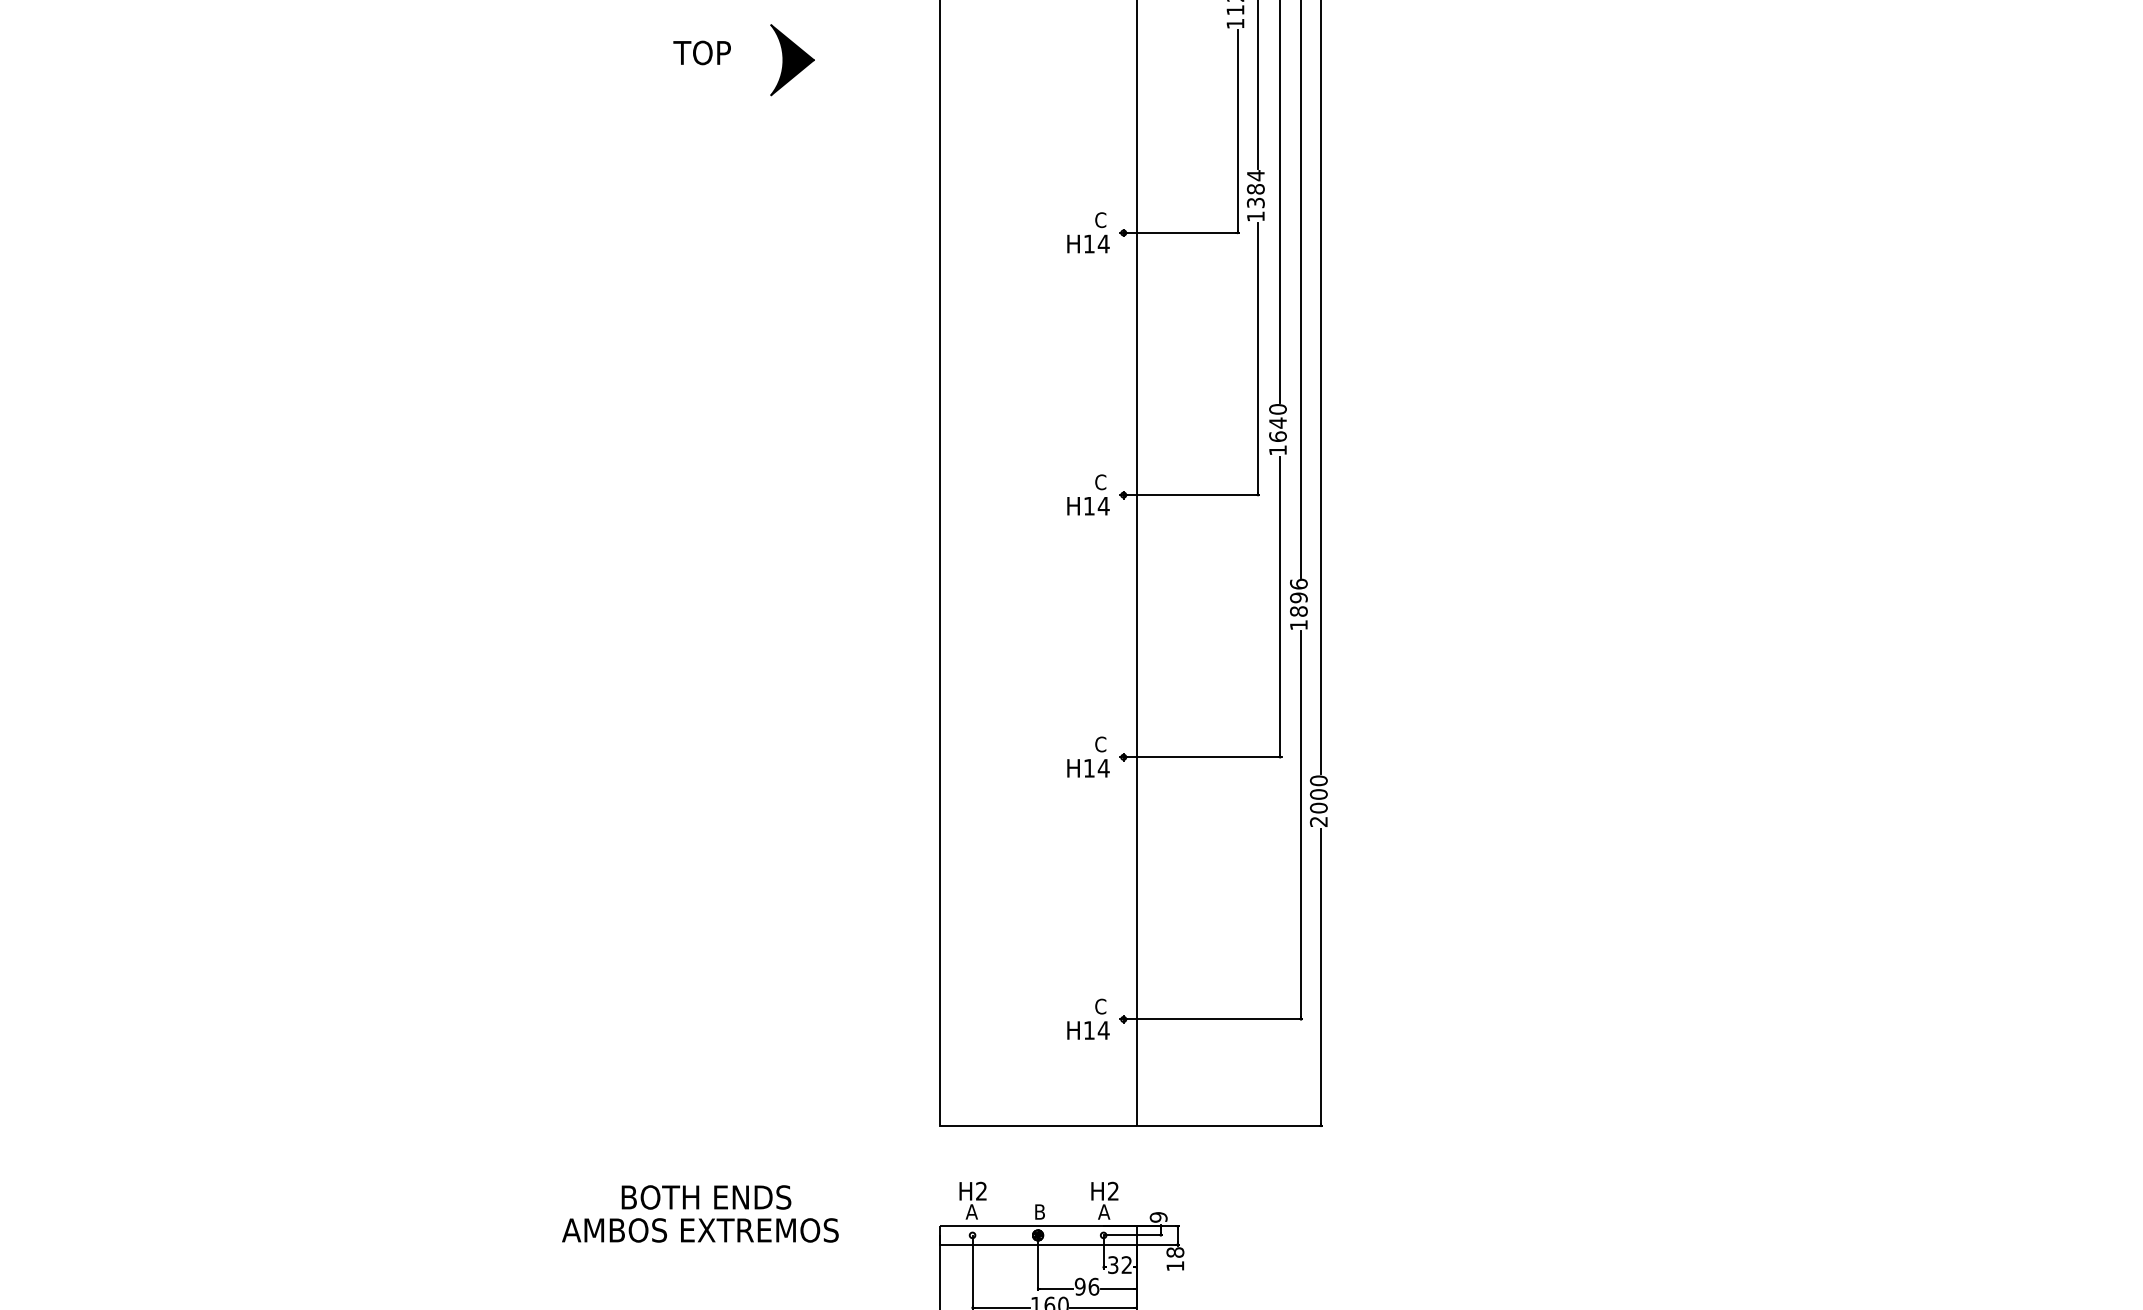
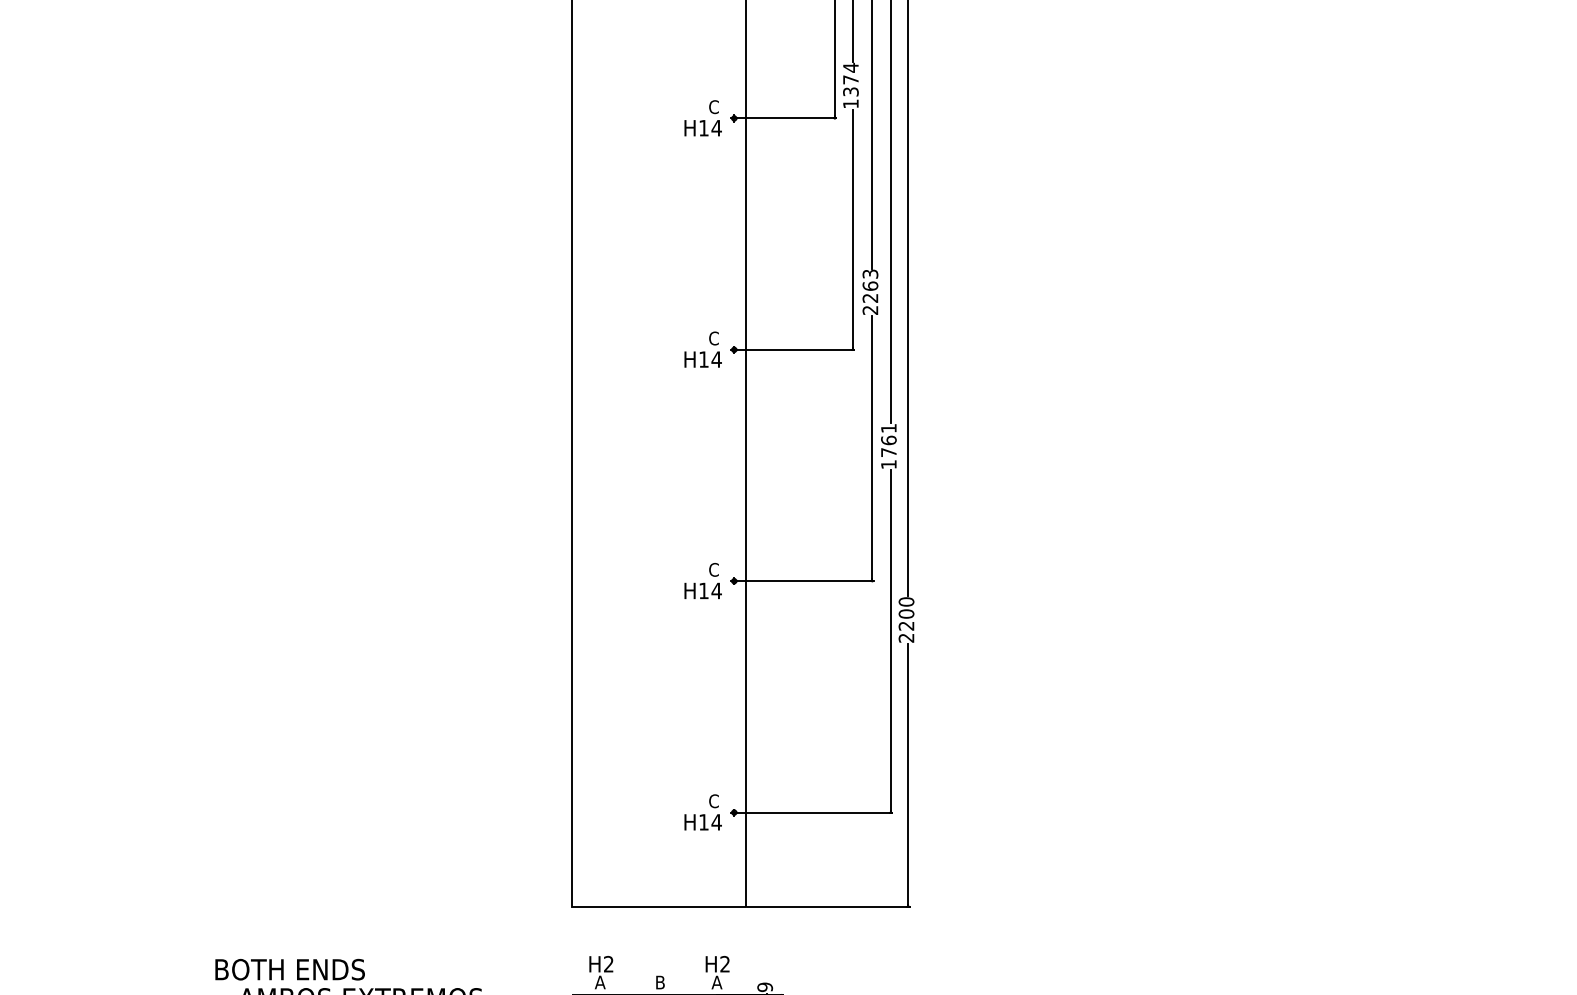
text: (1255, 189) -> (850, 80), 1384 -> 1374
text: (1277, 429) -> (870, 291), 1640 -> 2263
text: (1298, 597) -> (888, 440), 1896 -> 1761
text: (1318, 807) -> (906, 625), 2000 -> 2200
text: (706, 1197) -> (290, 969), moved

